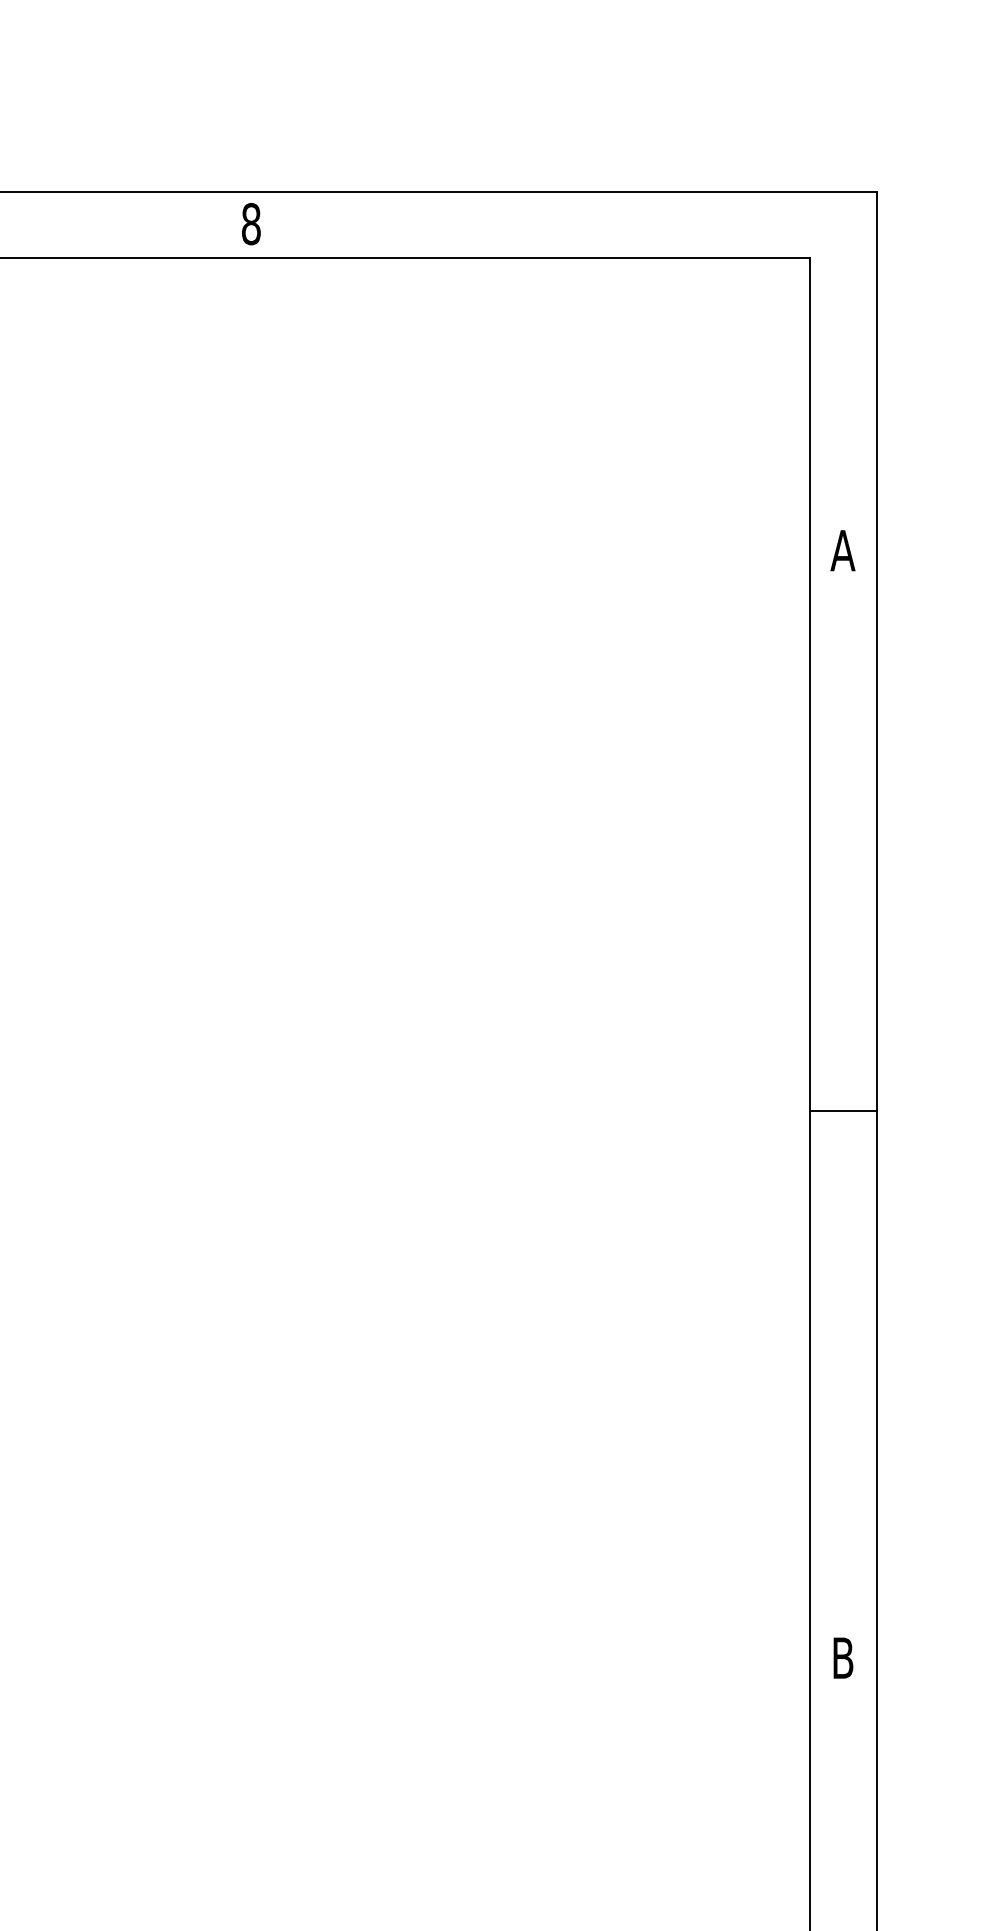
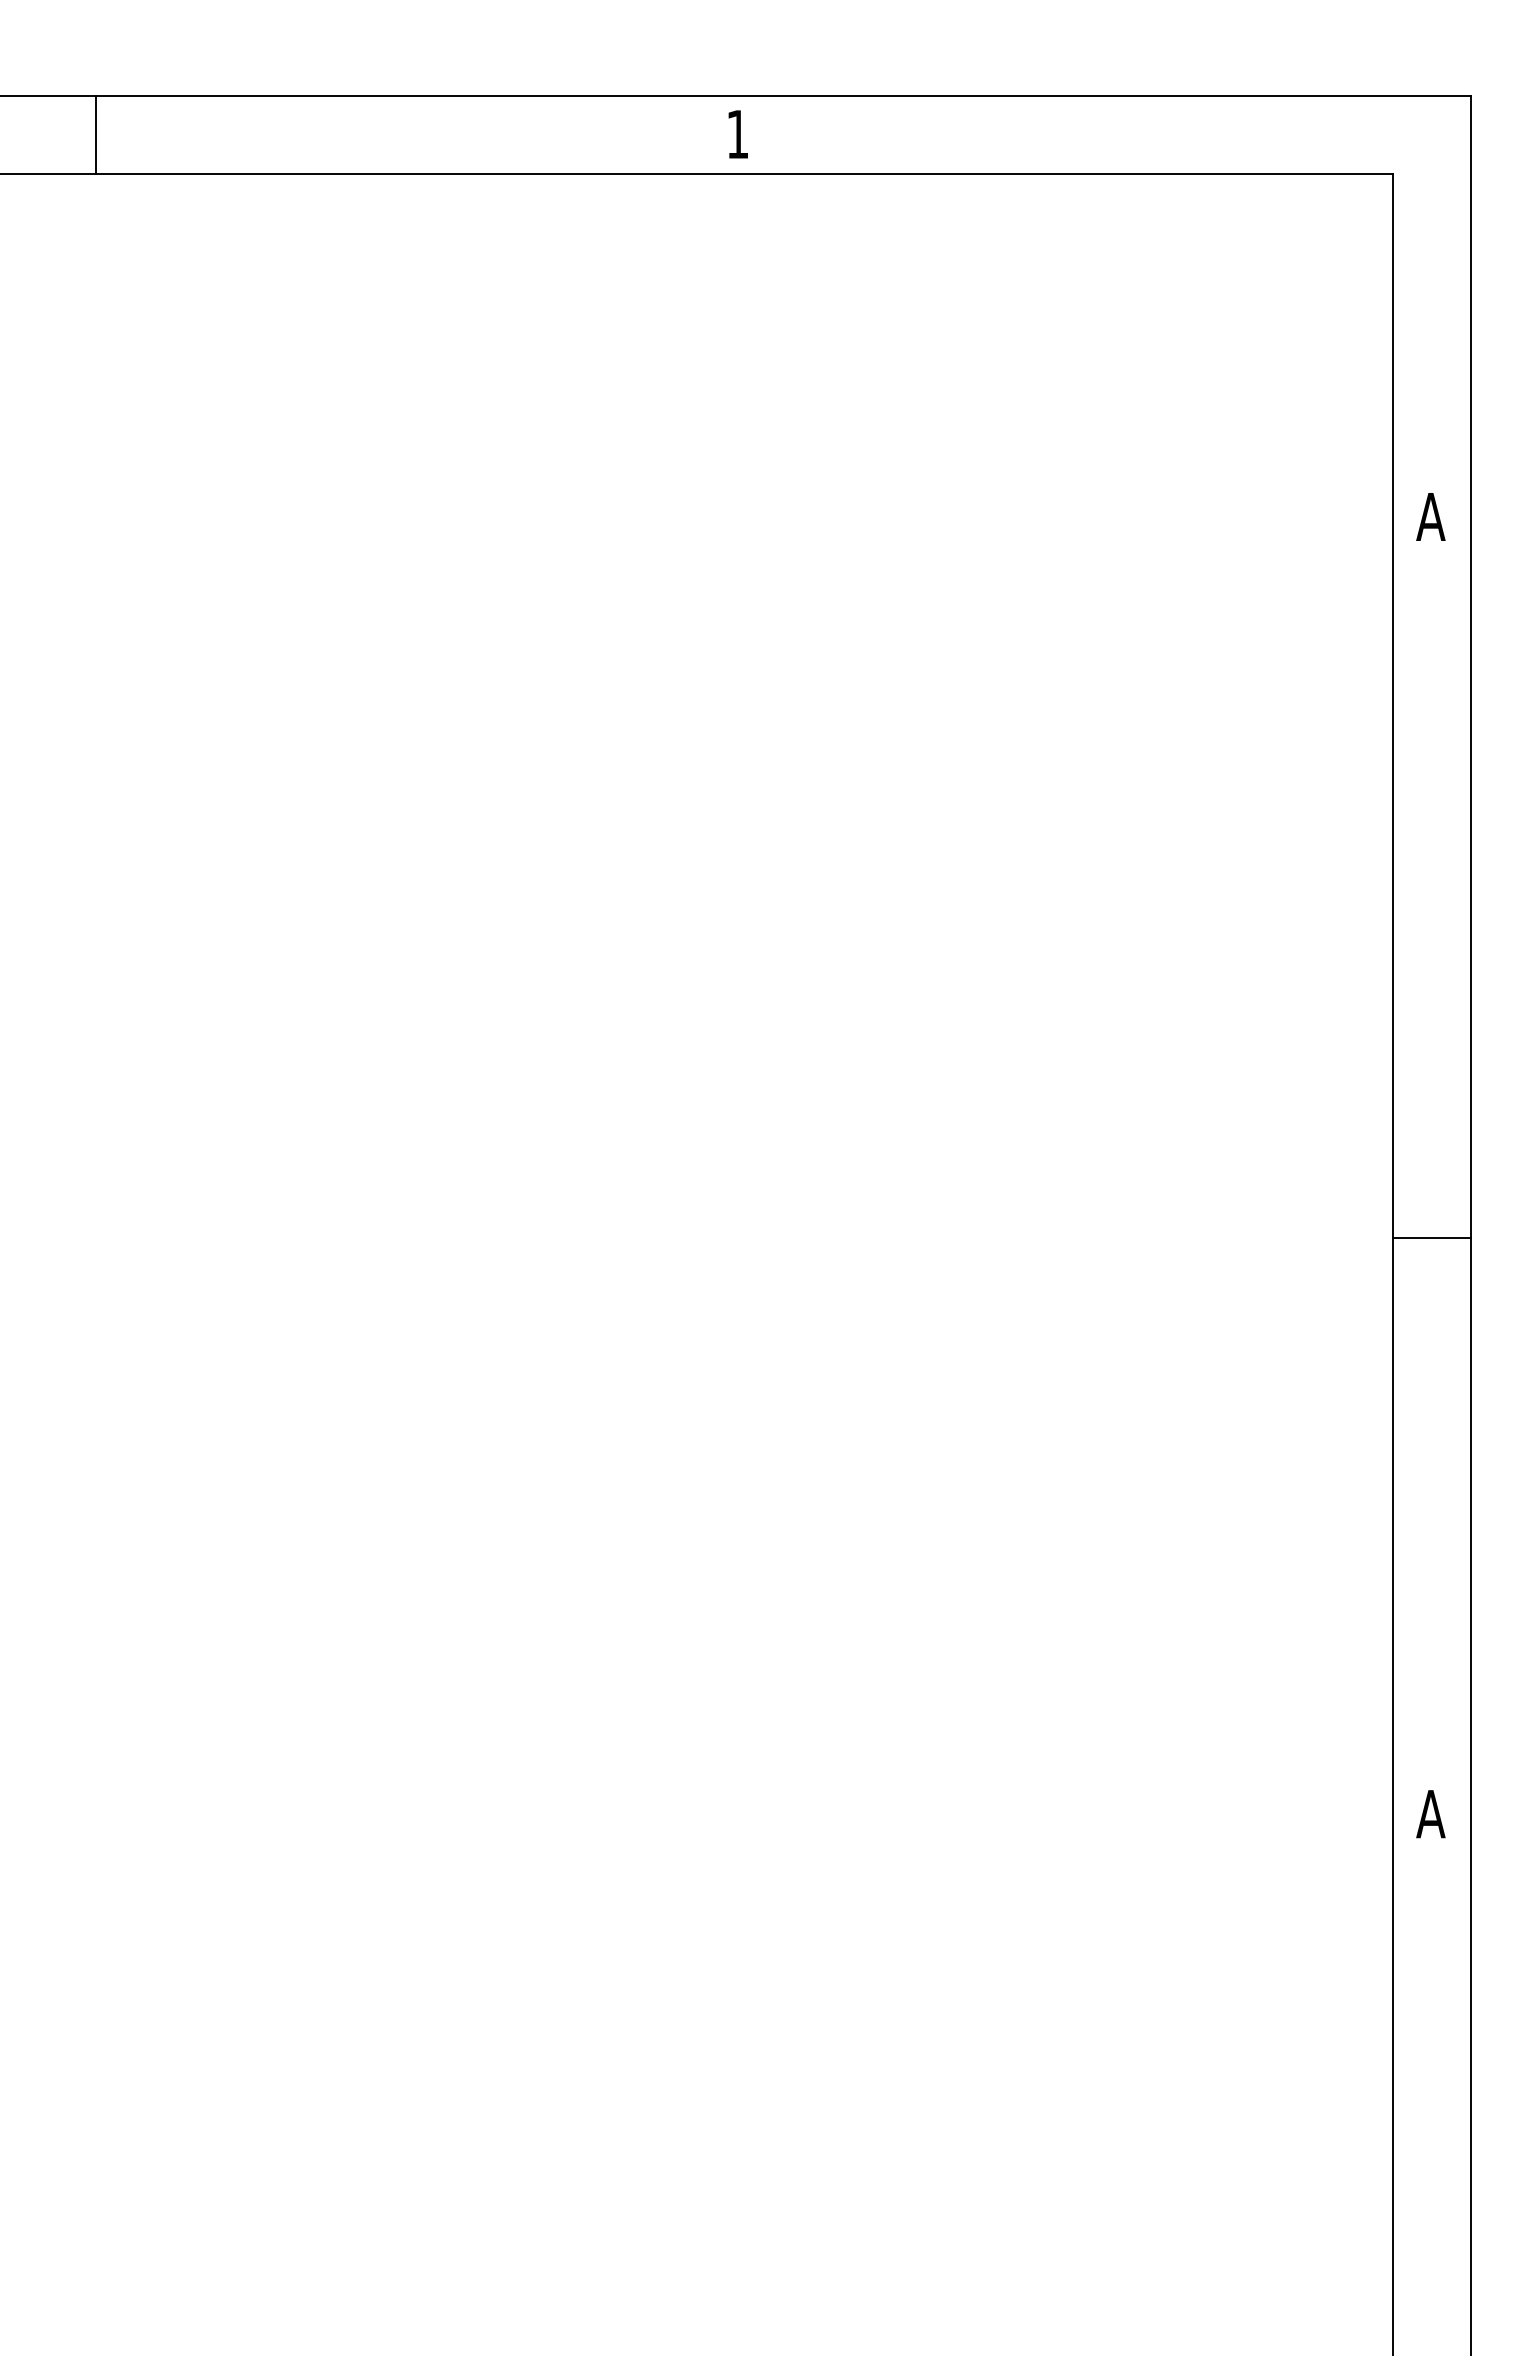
text: (251, 224) -> (737, 134), 8 -> 1
line: (843, 1111) -> (1431, 1238), moved
text: (842, 1658) -> (1430, 1814), B -> A

